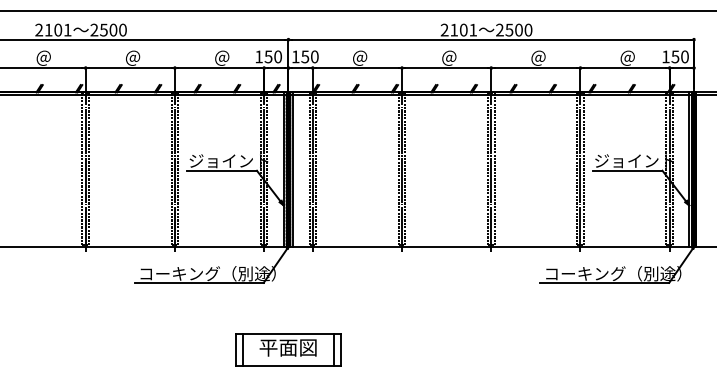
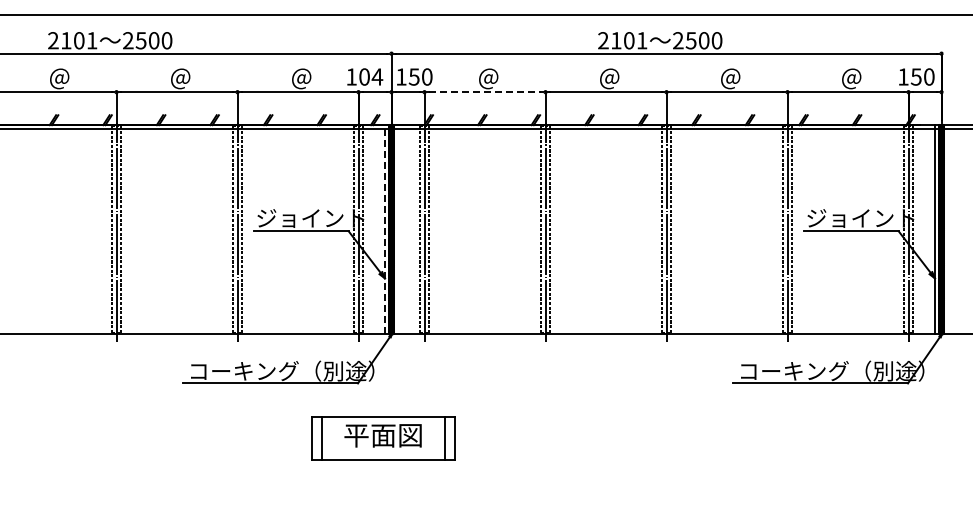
text: (273, 56) -> (371, 76), 150 -> 104
line: (357, 68) -> (485, 92), solid -> dashed
line: (283, 169) -> (384, 229), solid -> dashed
line: (293, 169) -> (398, 229), removed
part: (288, 349) -> (383, 438), moved

